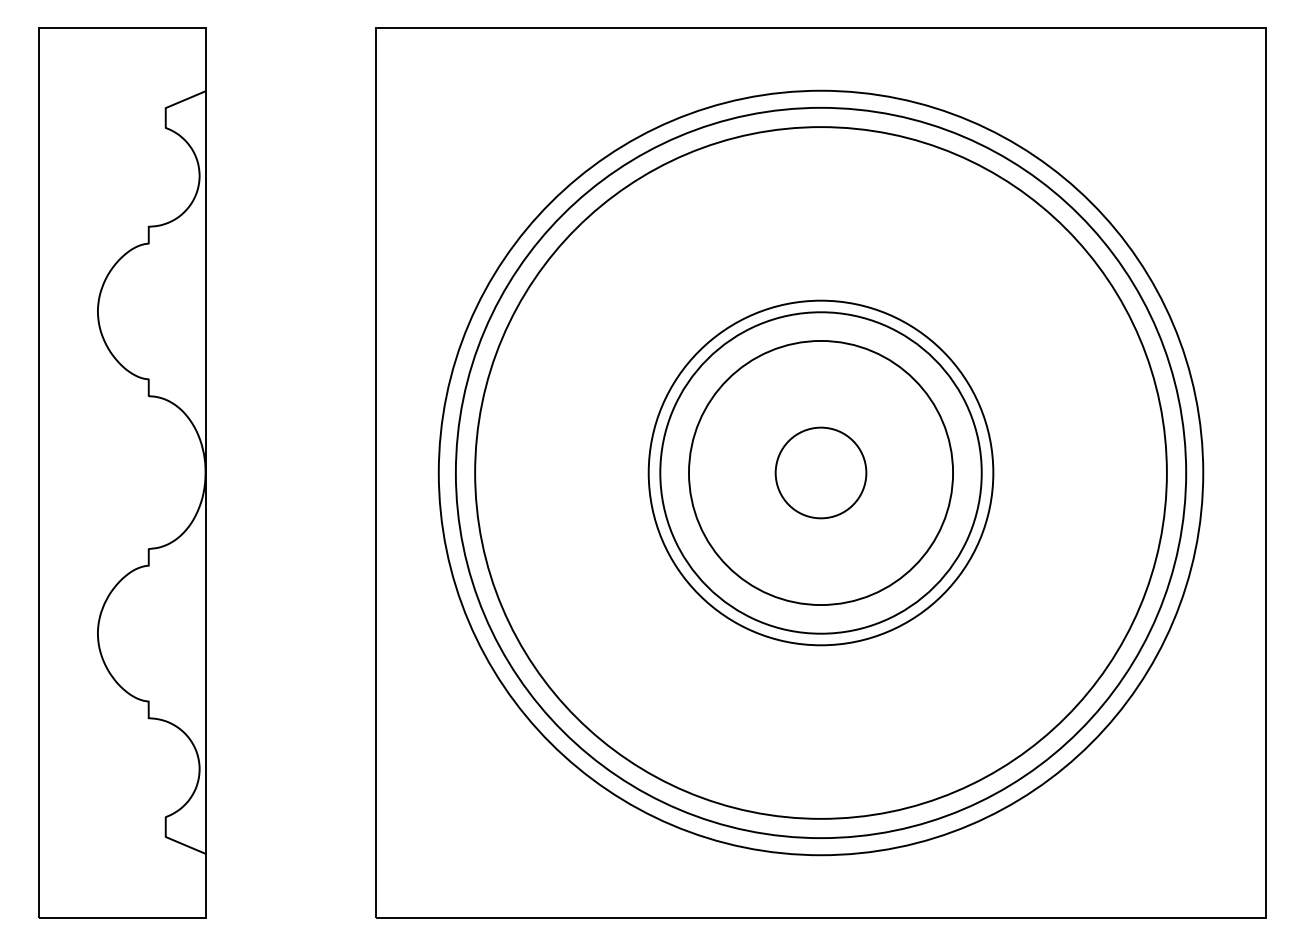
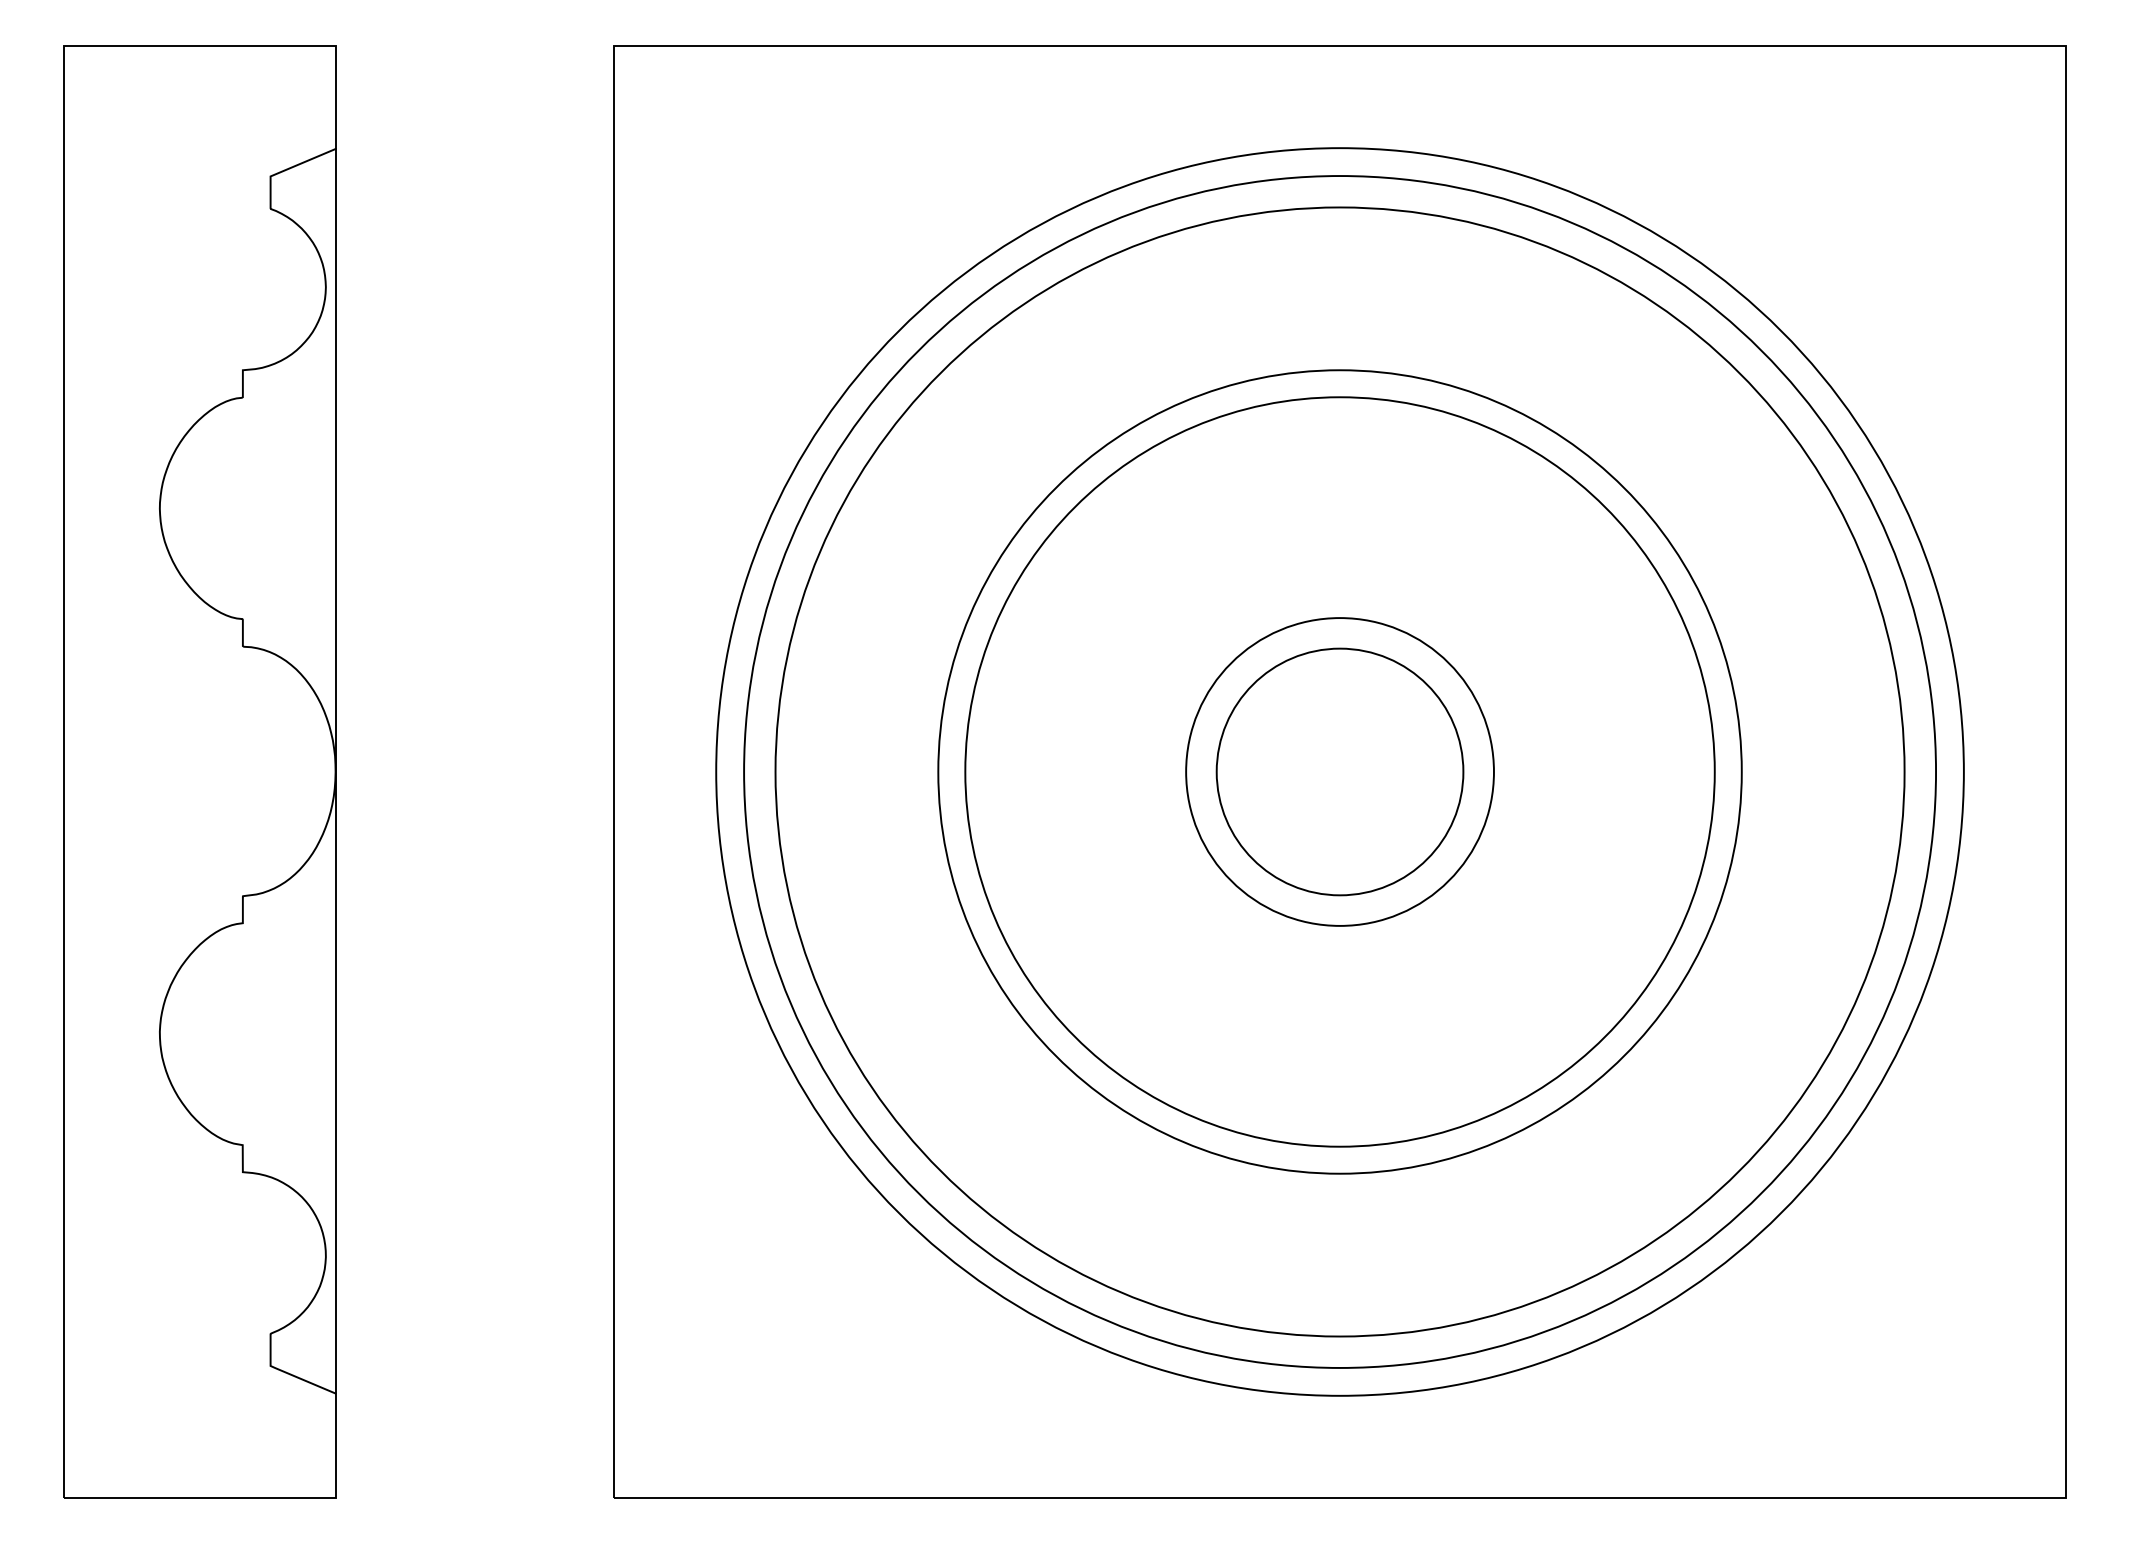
circle: (820, 472) -> (1339, 771), size x0.71
circle: (820, 472) -> (1339, 771), size x1.43
circle: (820, 472) -> (1339, 771), size x1.43
circle: (820, 472) -> (1339, 771), size x1.67

